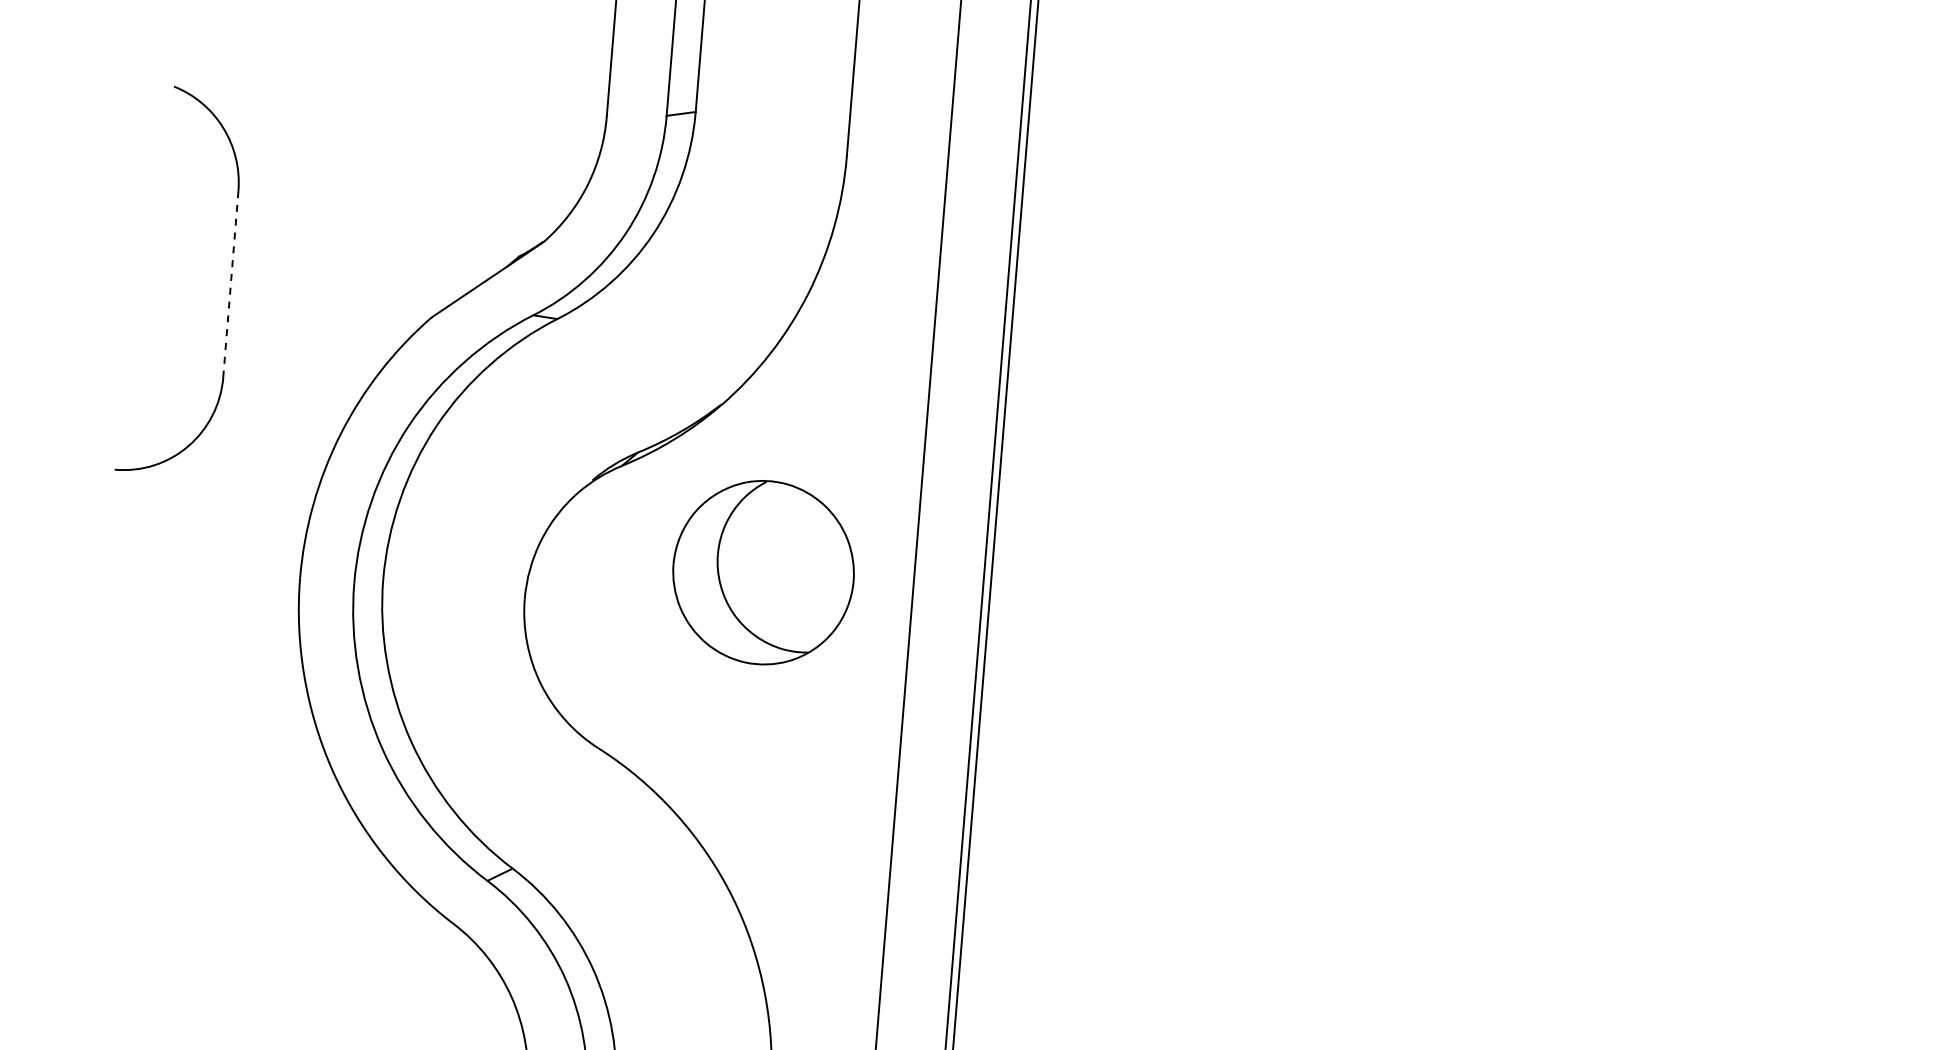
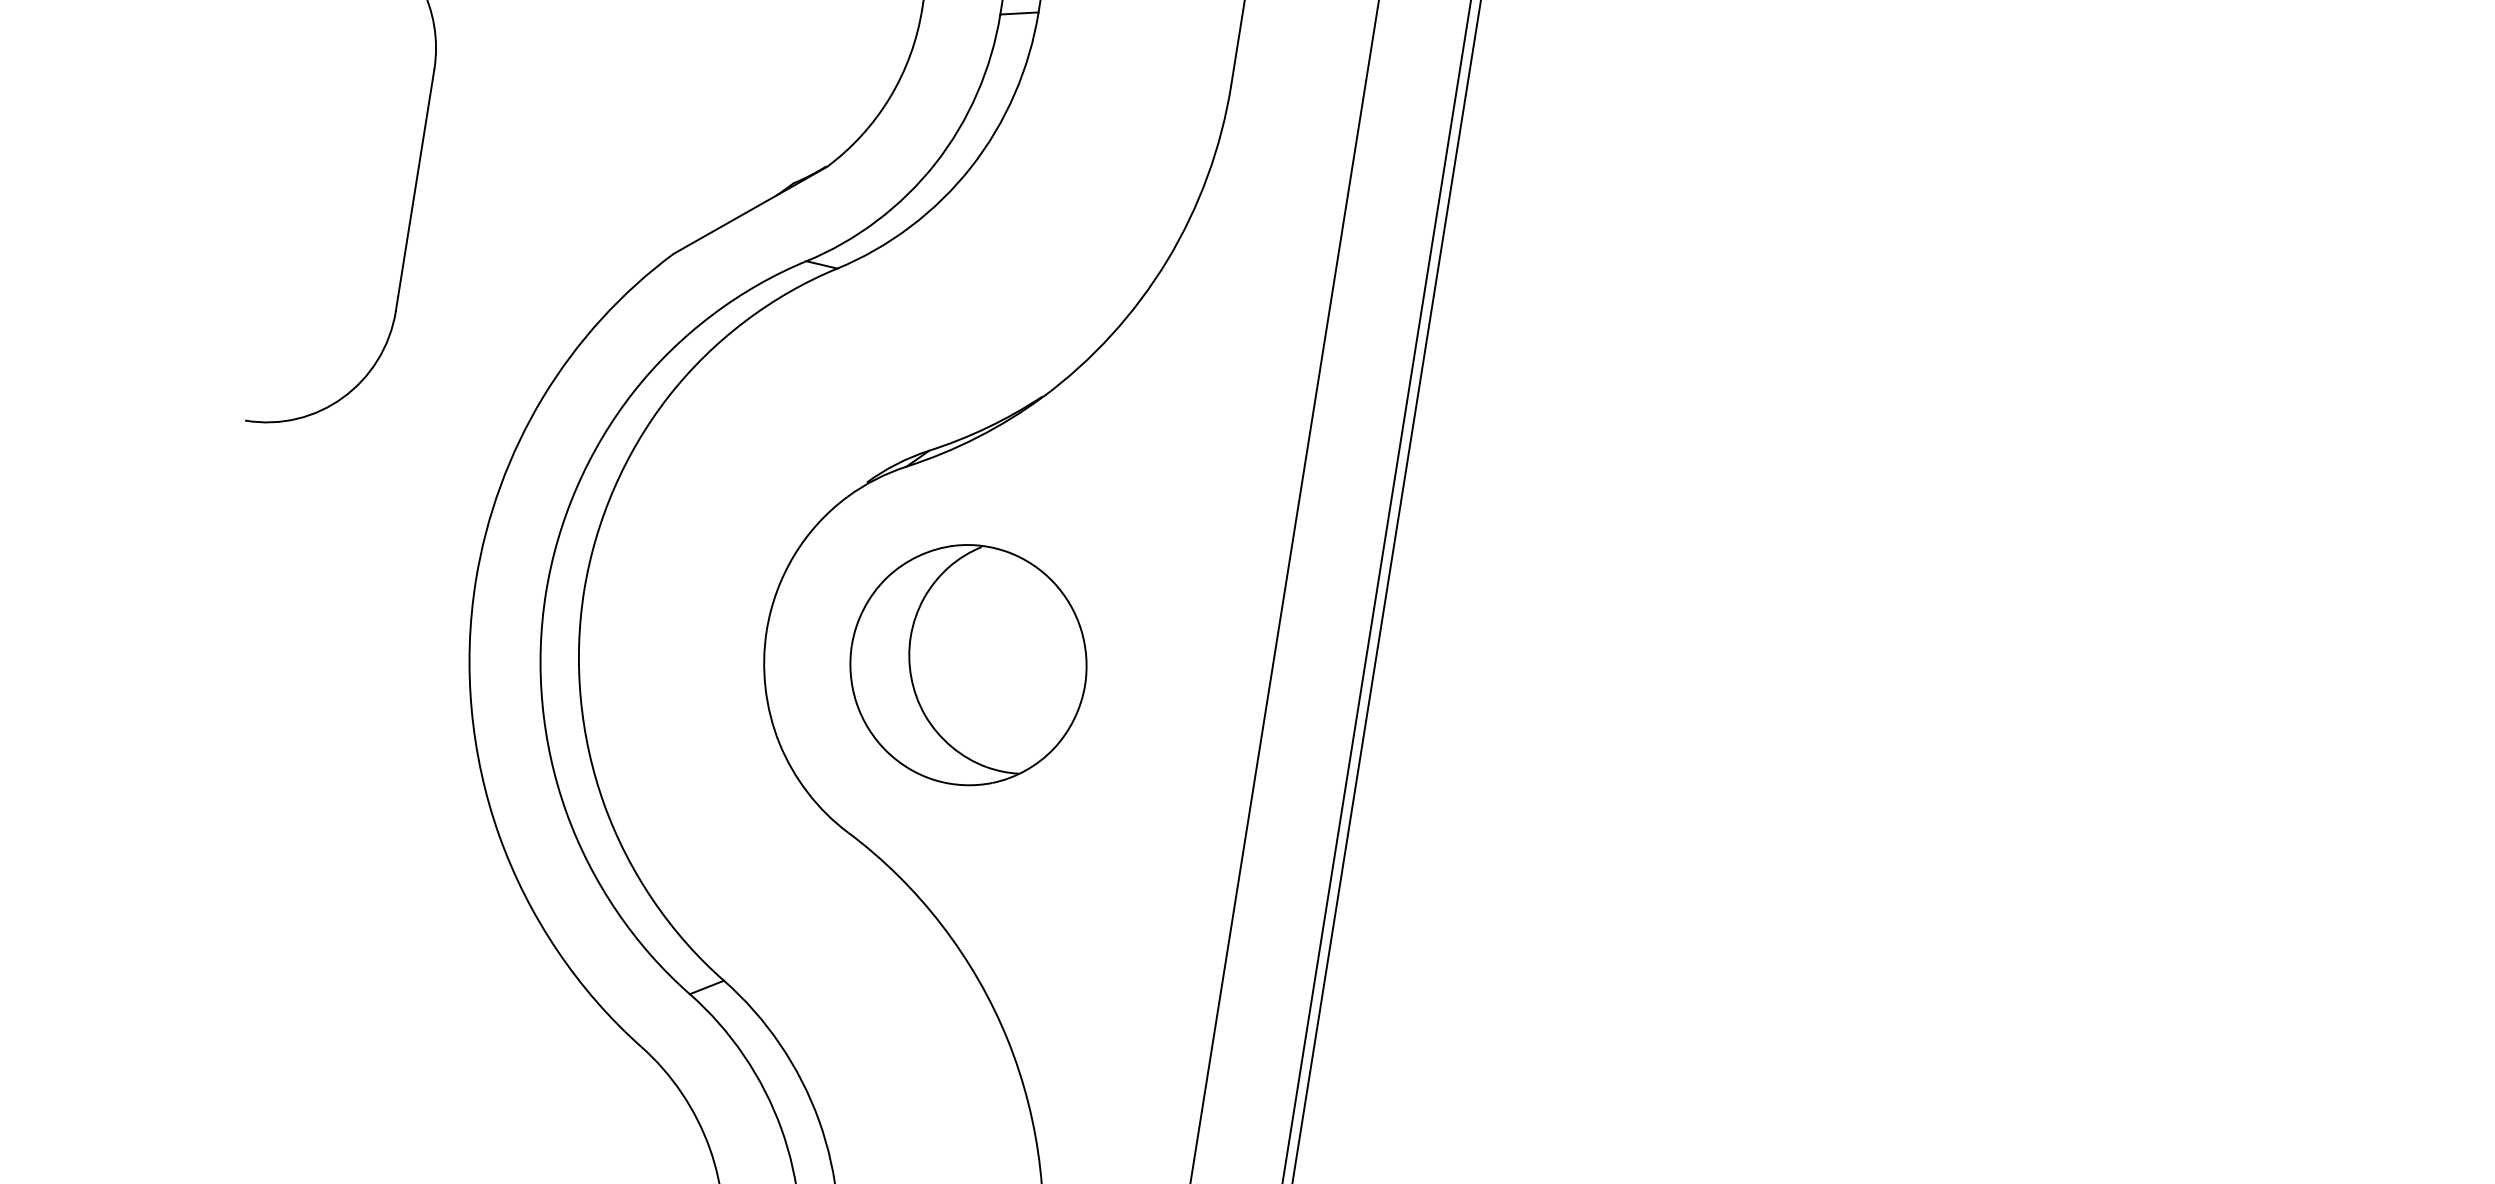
line: (230, 284) -> (414, 190), dashed -> solid
part: (763, 572) -> (968, 664), moved

